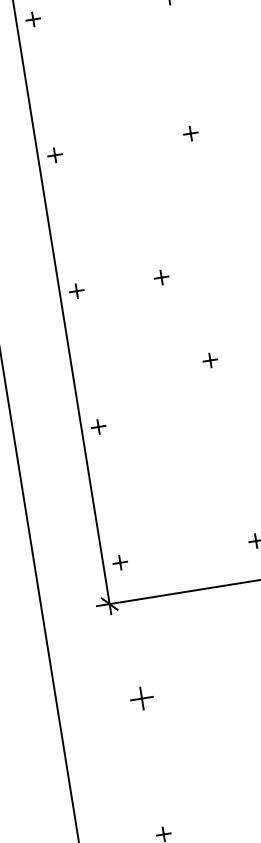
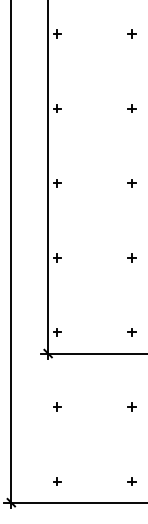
part: (160, 278) -> (131, 183), moved
part: (209, 359) -> (131, 257), moved
part: (142, 697) -> (57, 406), size x0.62

